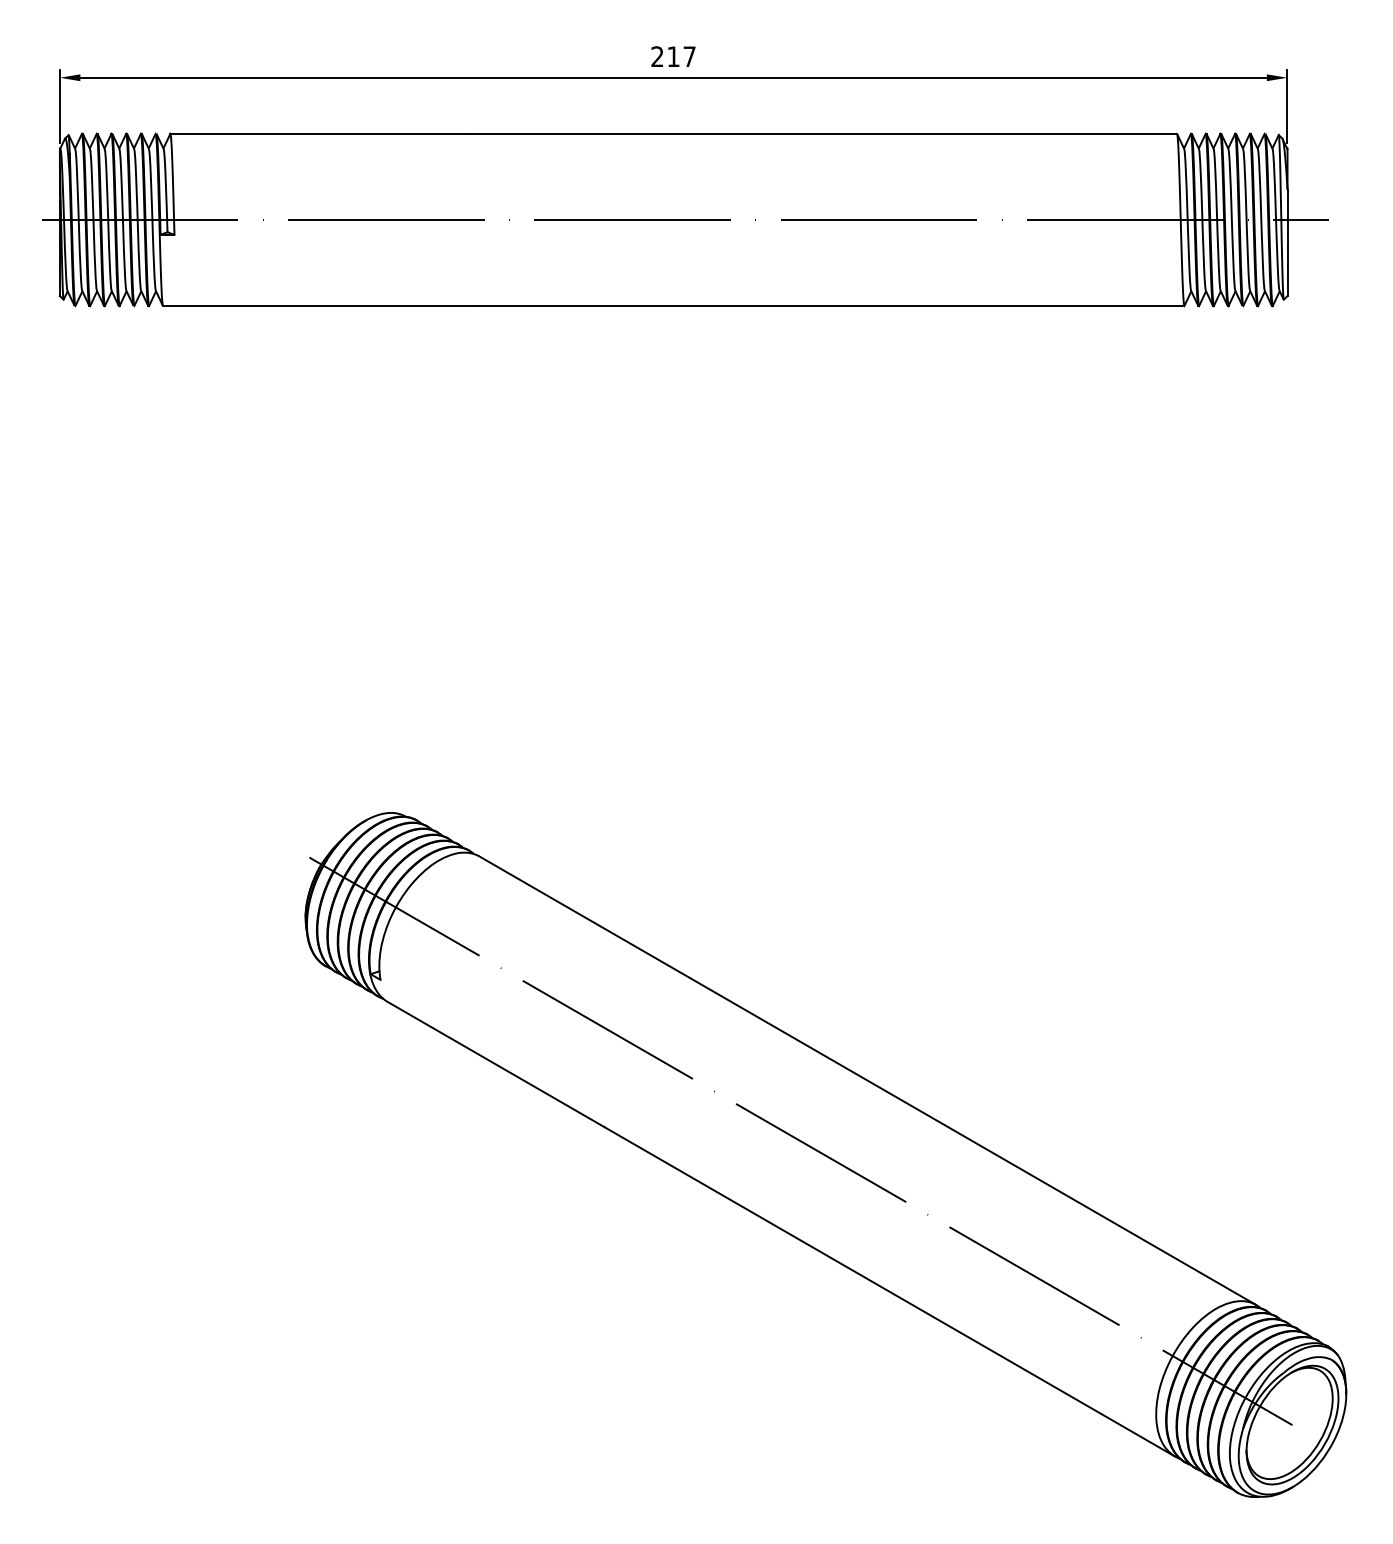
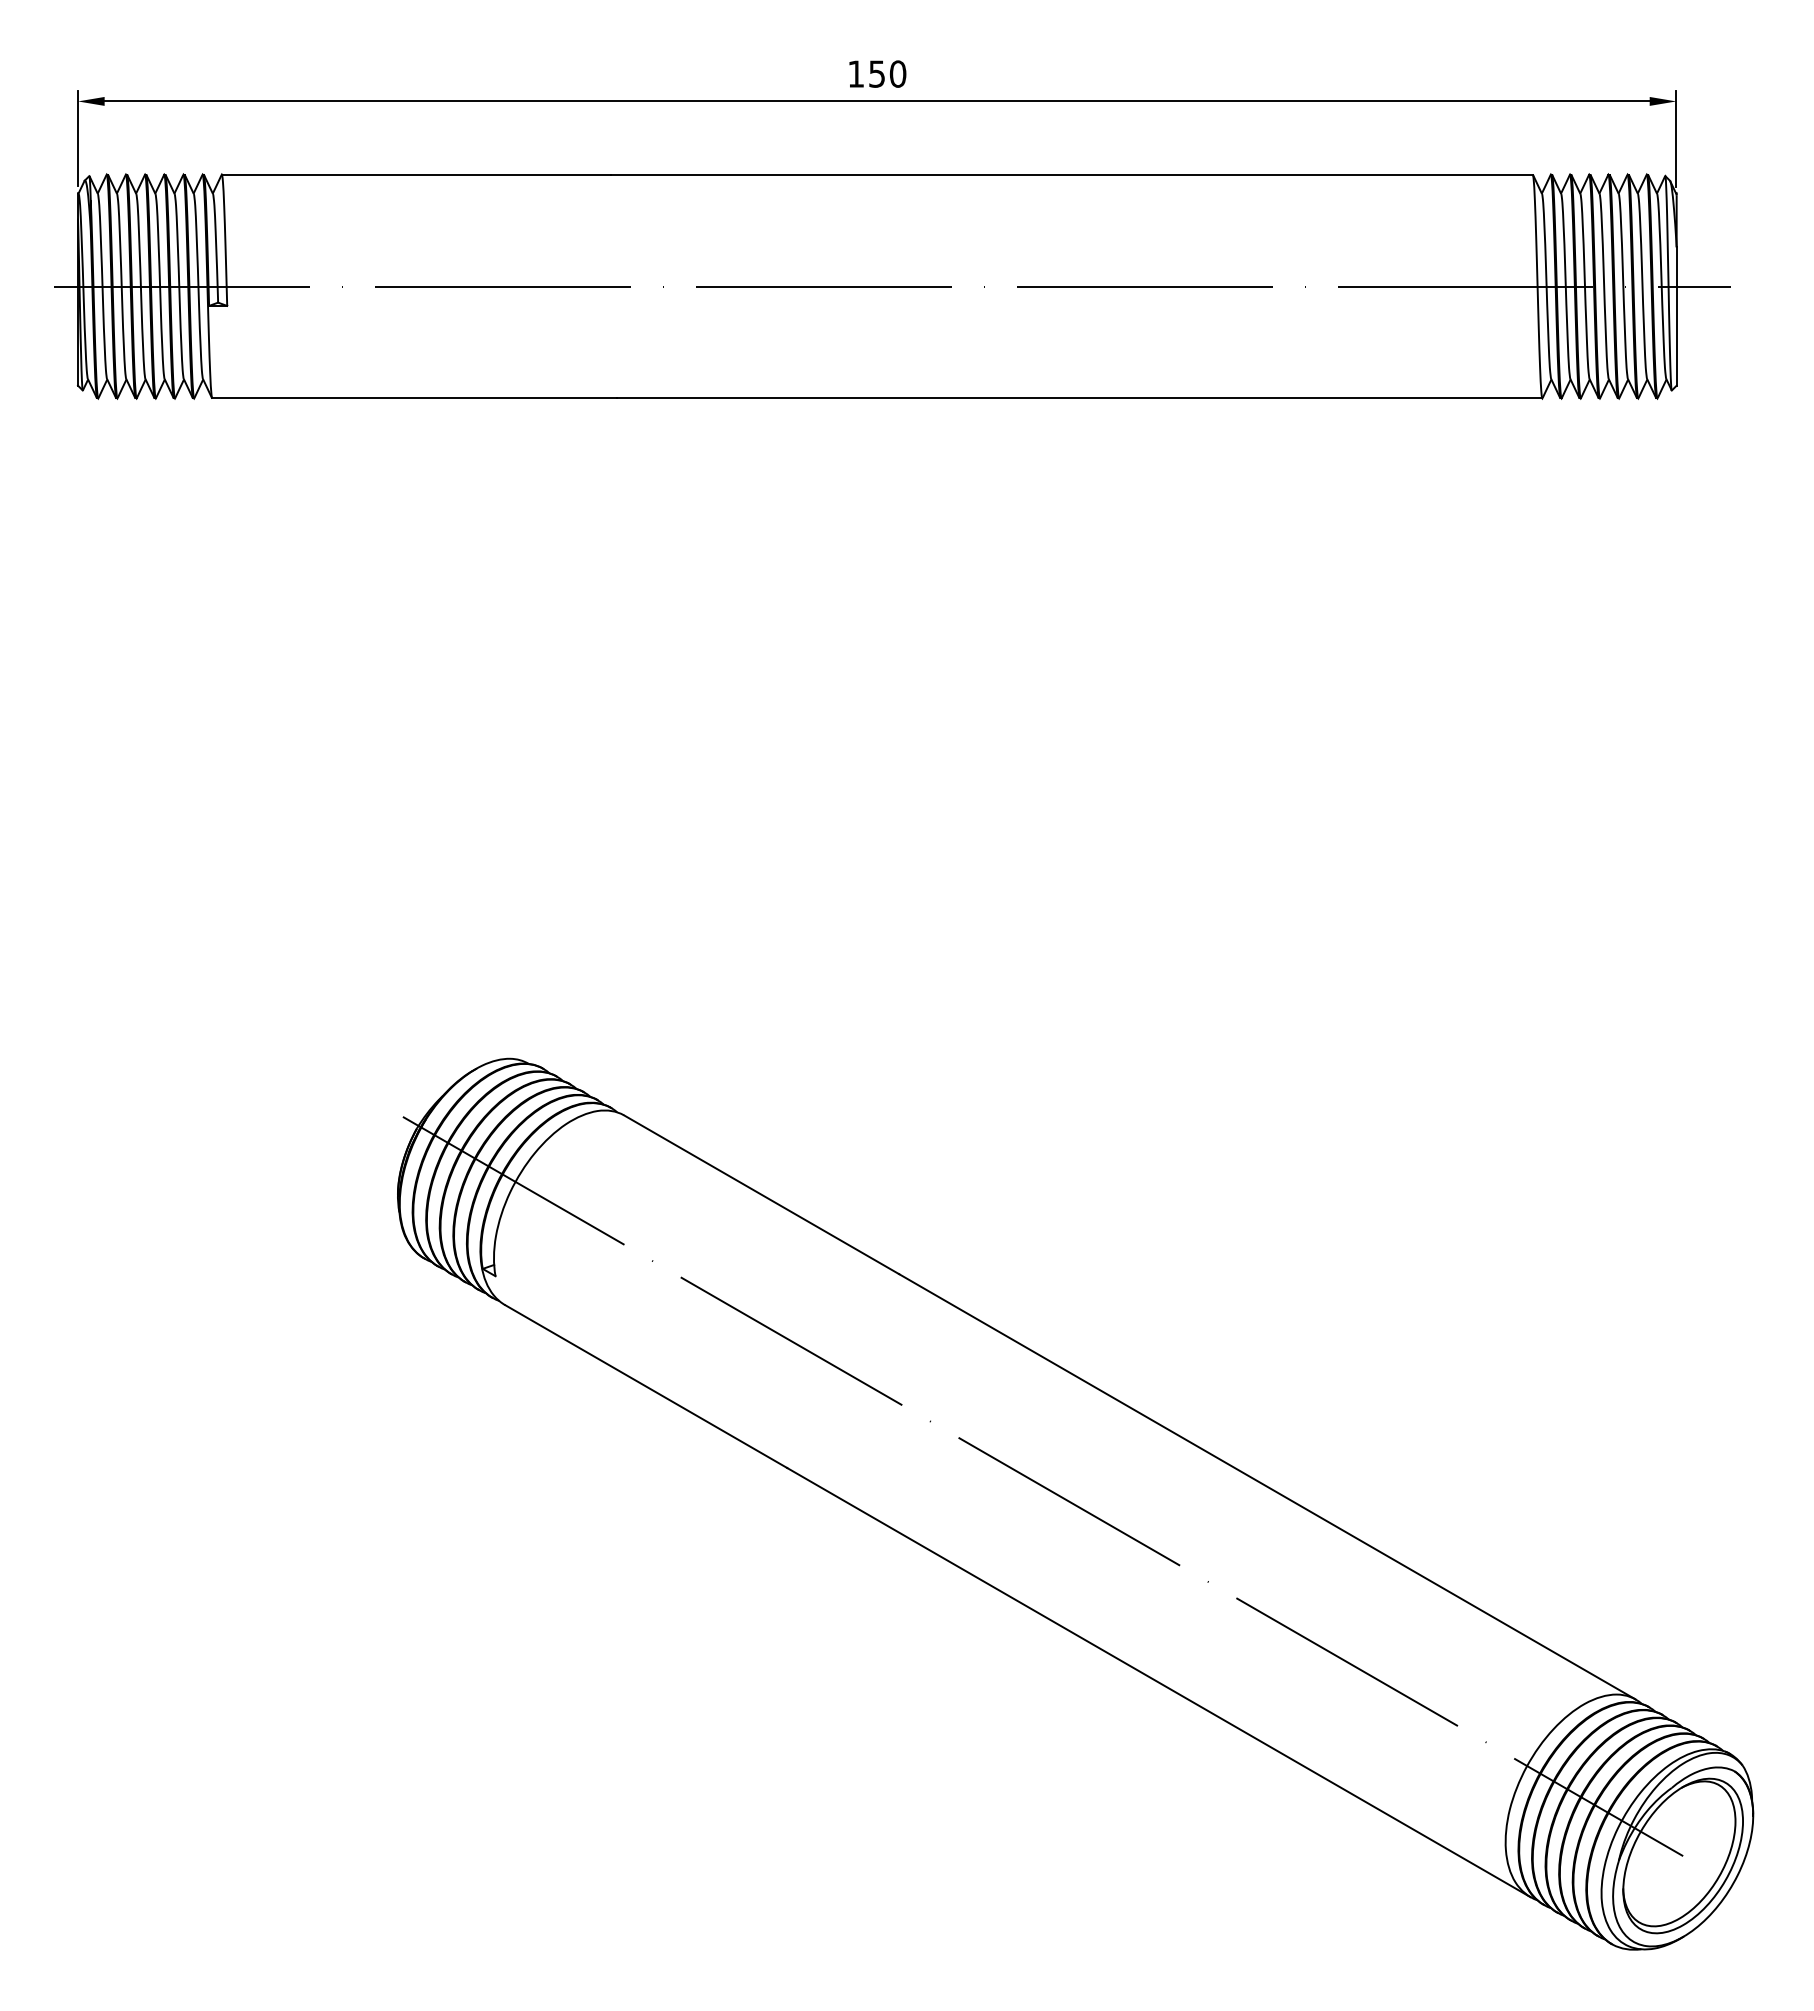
text: (673, 56) -> (877, 73), 217 -> 150

